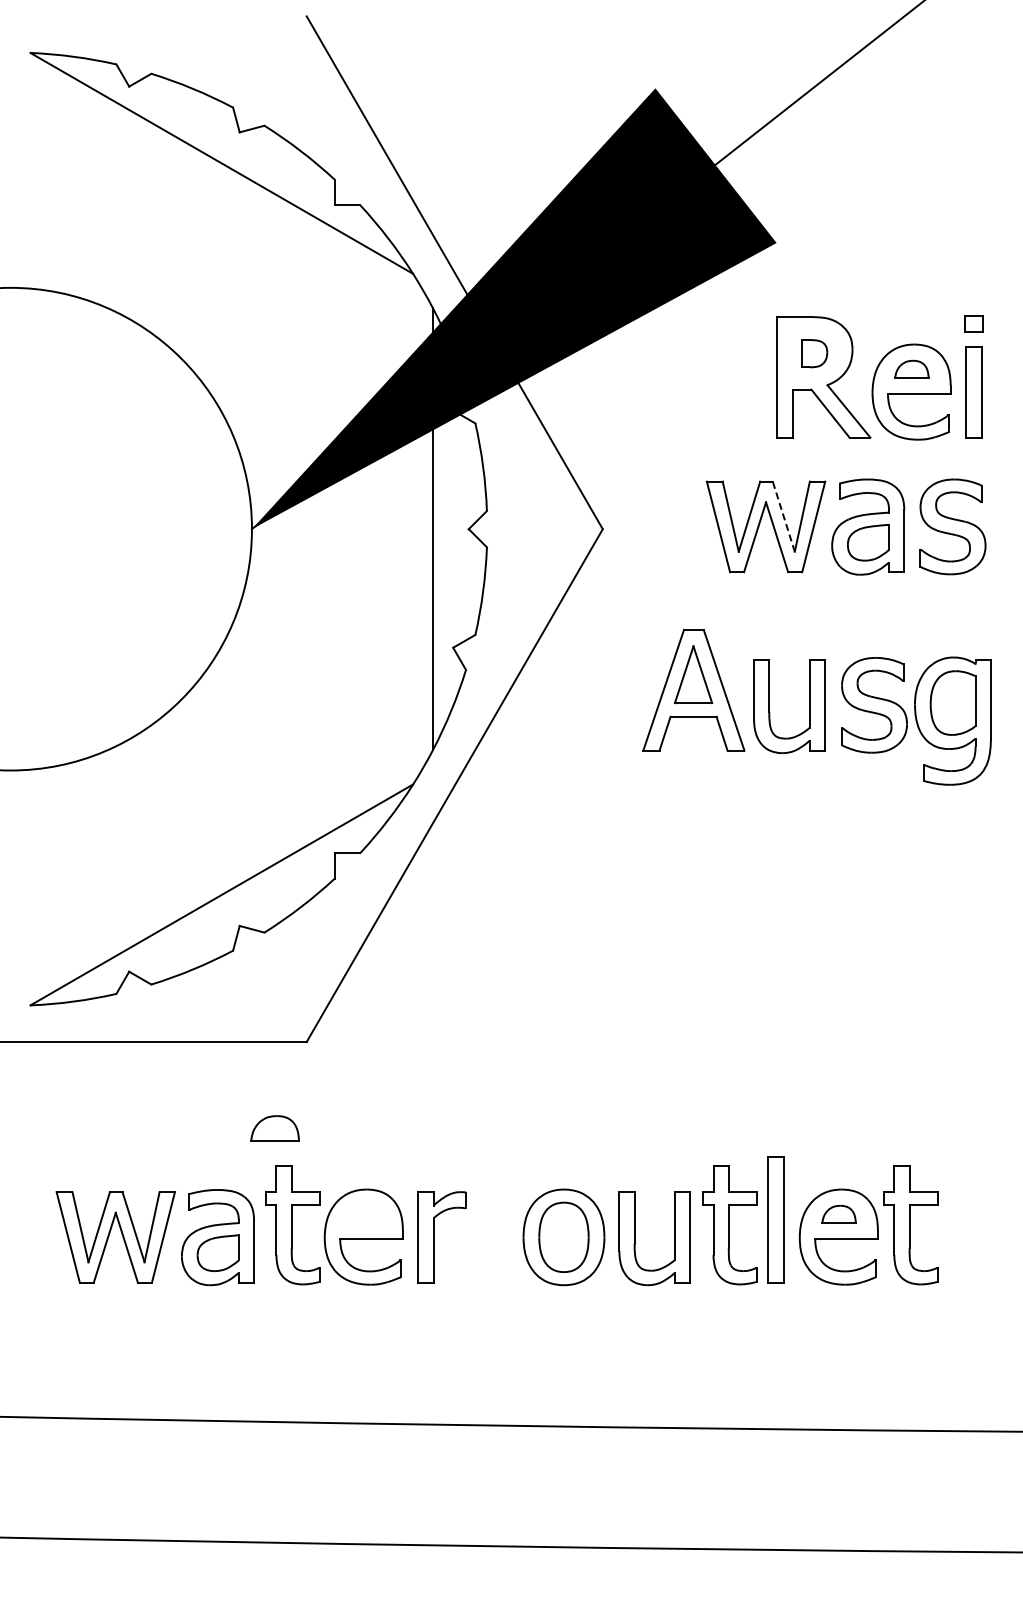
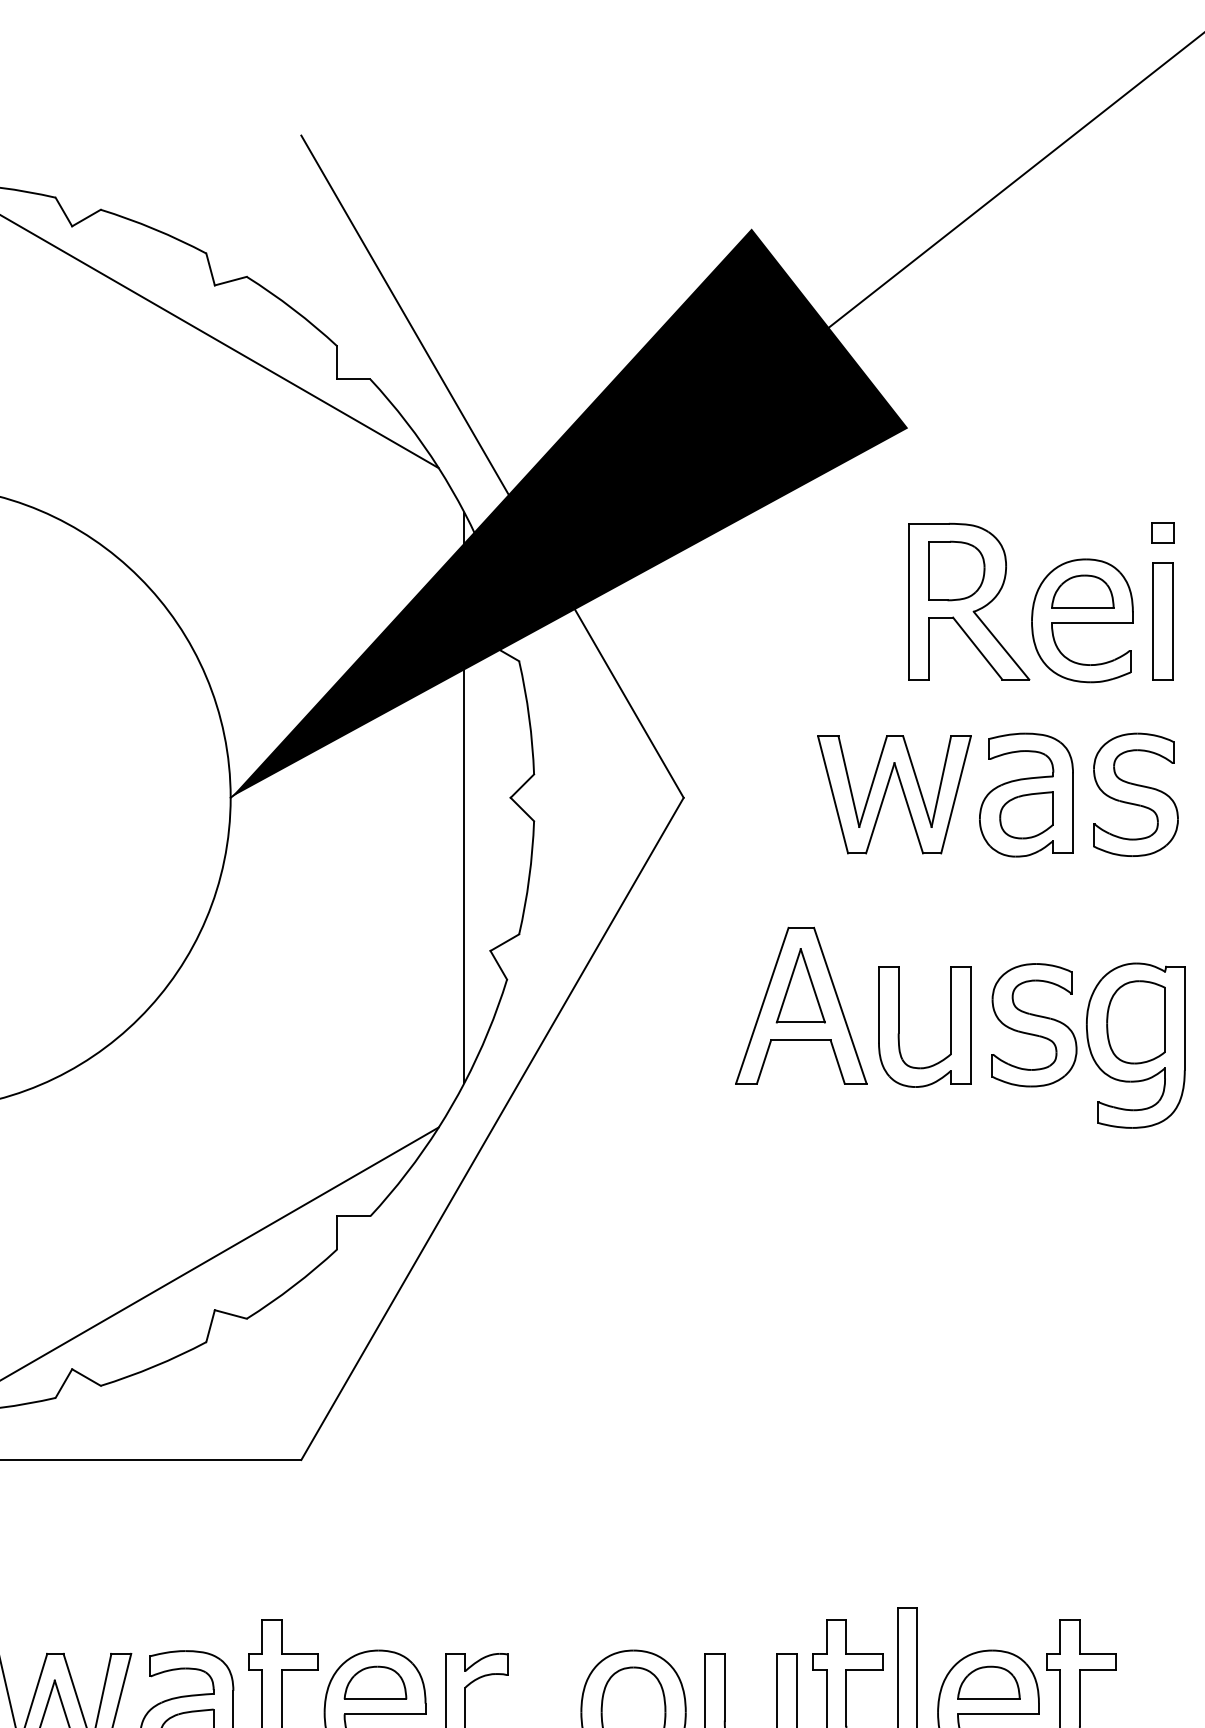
part: (814, 353) -> (957, 570), size x1.67
part: (911, 369) -> (1082, 591), size x1.43
line: (783, 516) -> (917, 781), dashed -> solid
part: (274, 1128) -> (374, 1682), moved
part: (838, 1214) -> (988, 1682), size x1.43

